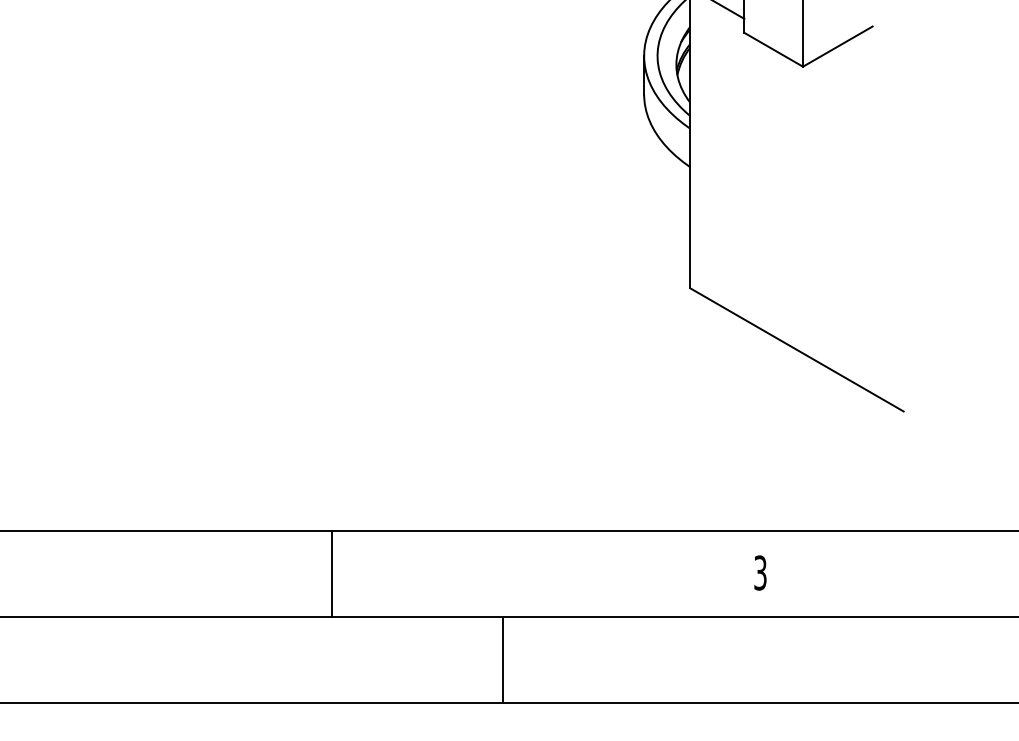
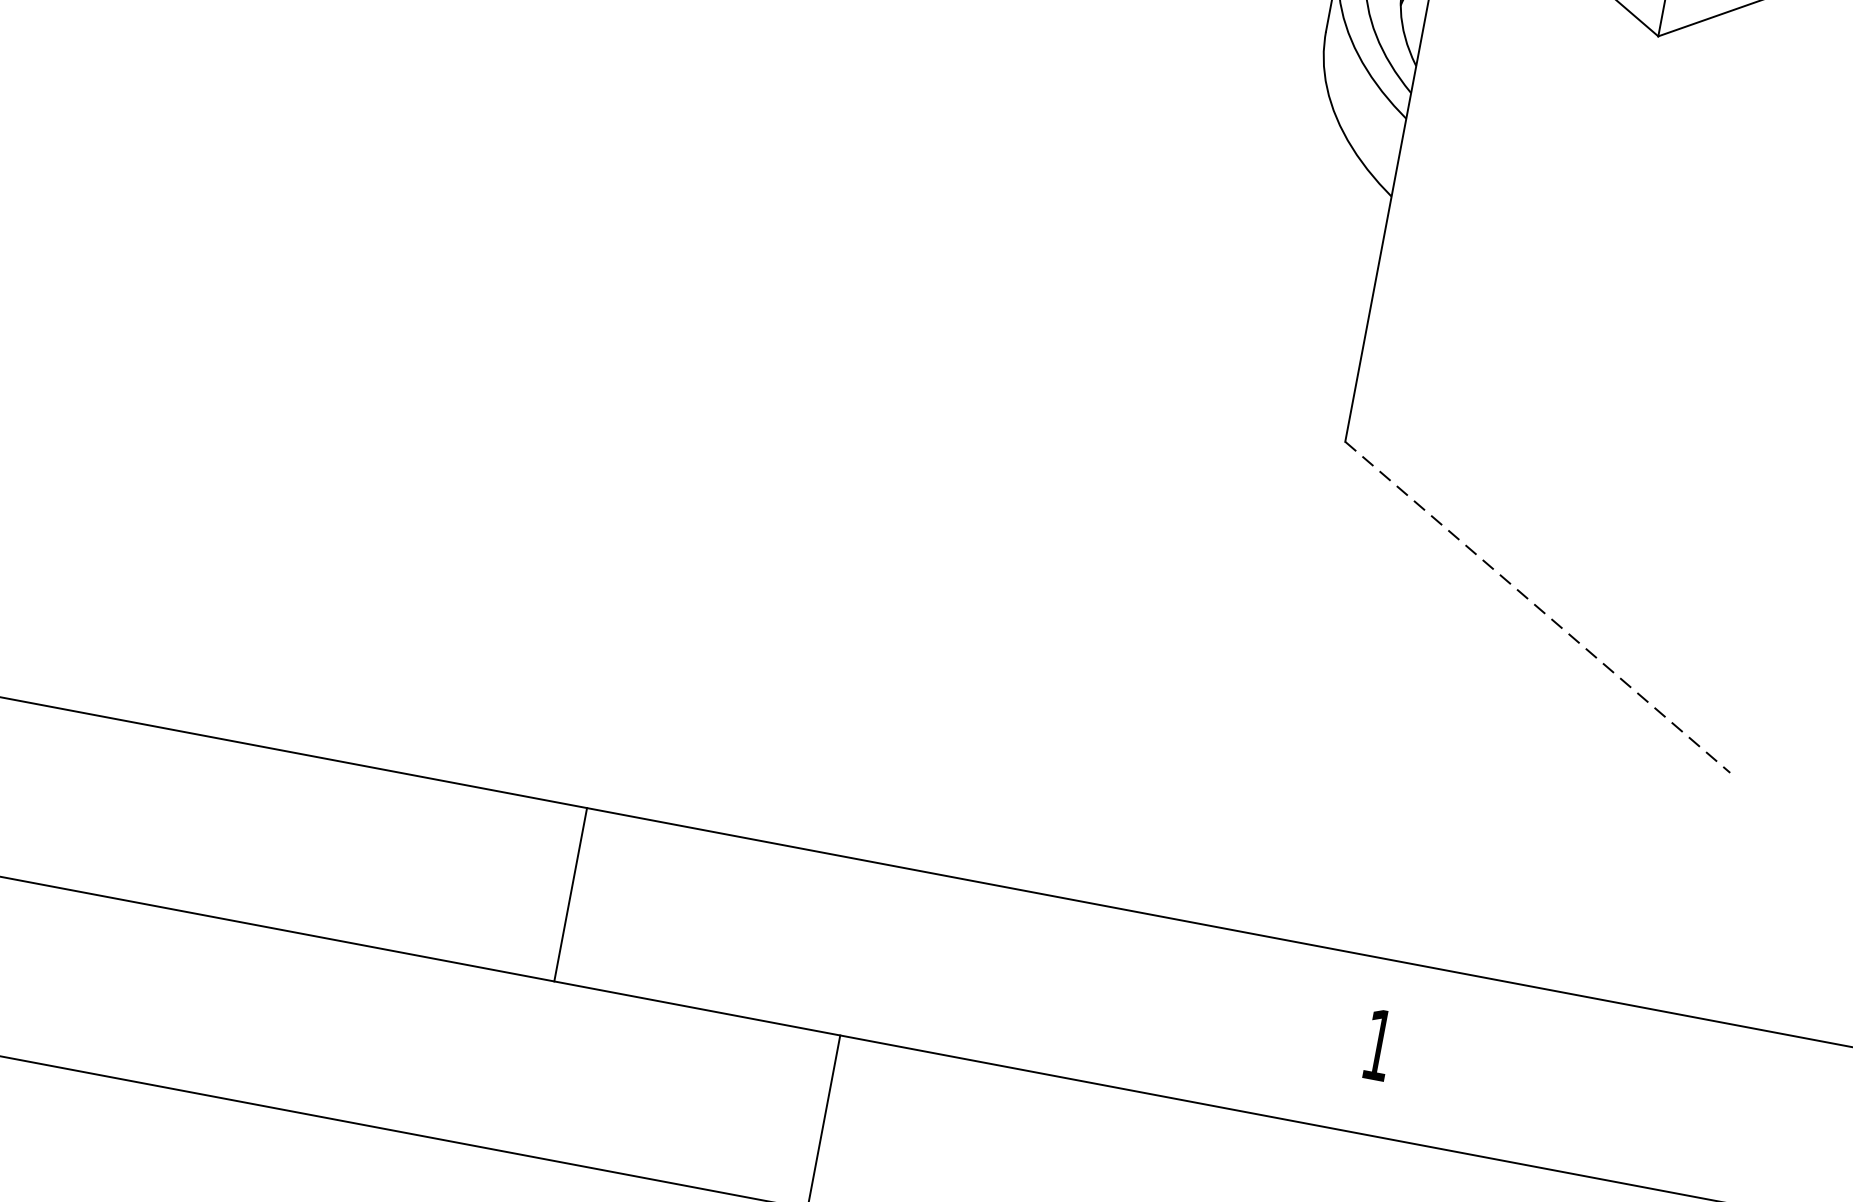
line: (797, 350) -> (1538, 608), solid -> dashed
text: (760, 572) -> (1378, 1044), 3 -> 1
line: (331, 573) -> (570, 893), moved

